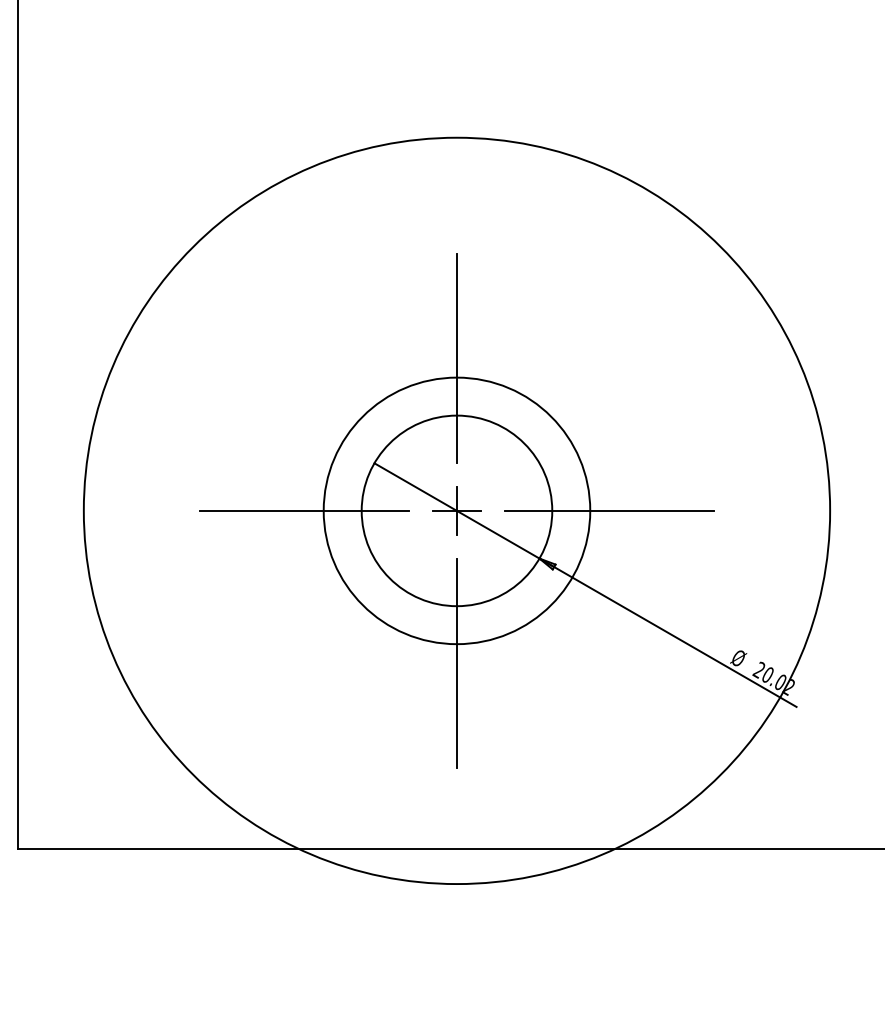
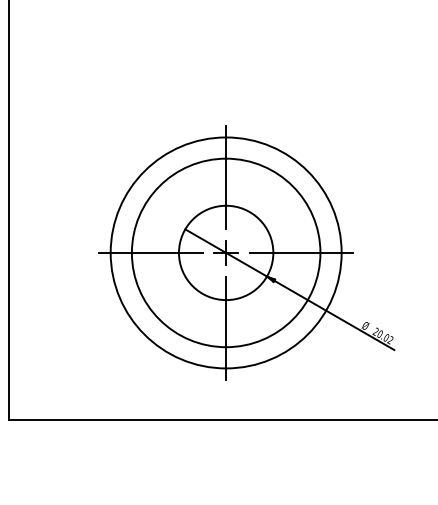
circle: (455, 510) -> (225, 252), size x0.62
circle: (455, 510) -> (225, 252), size x1.43

